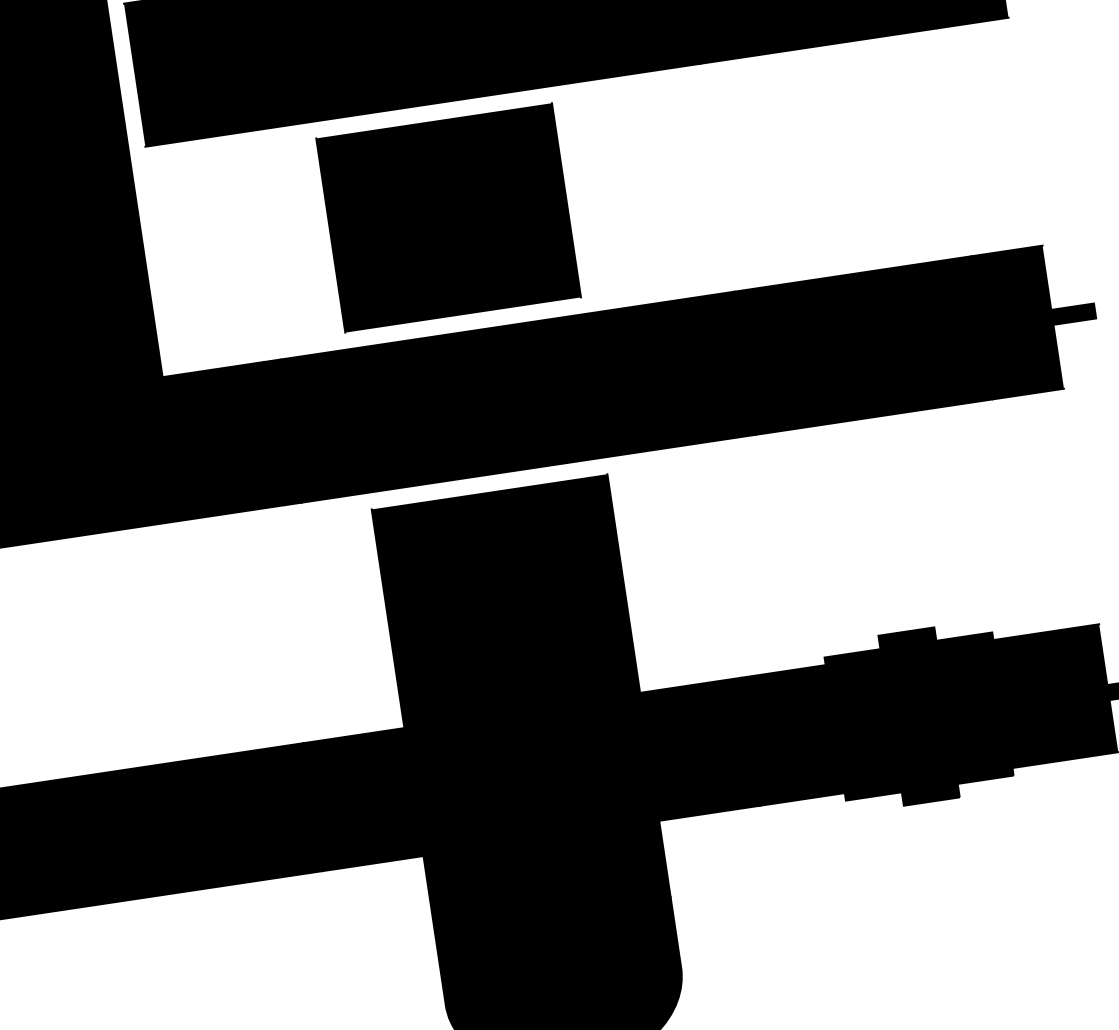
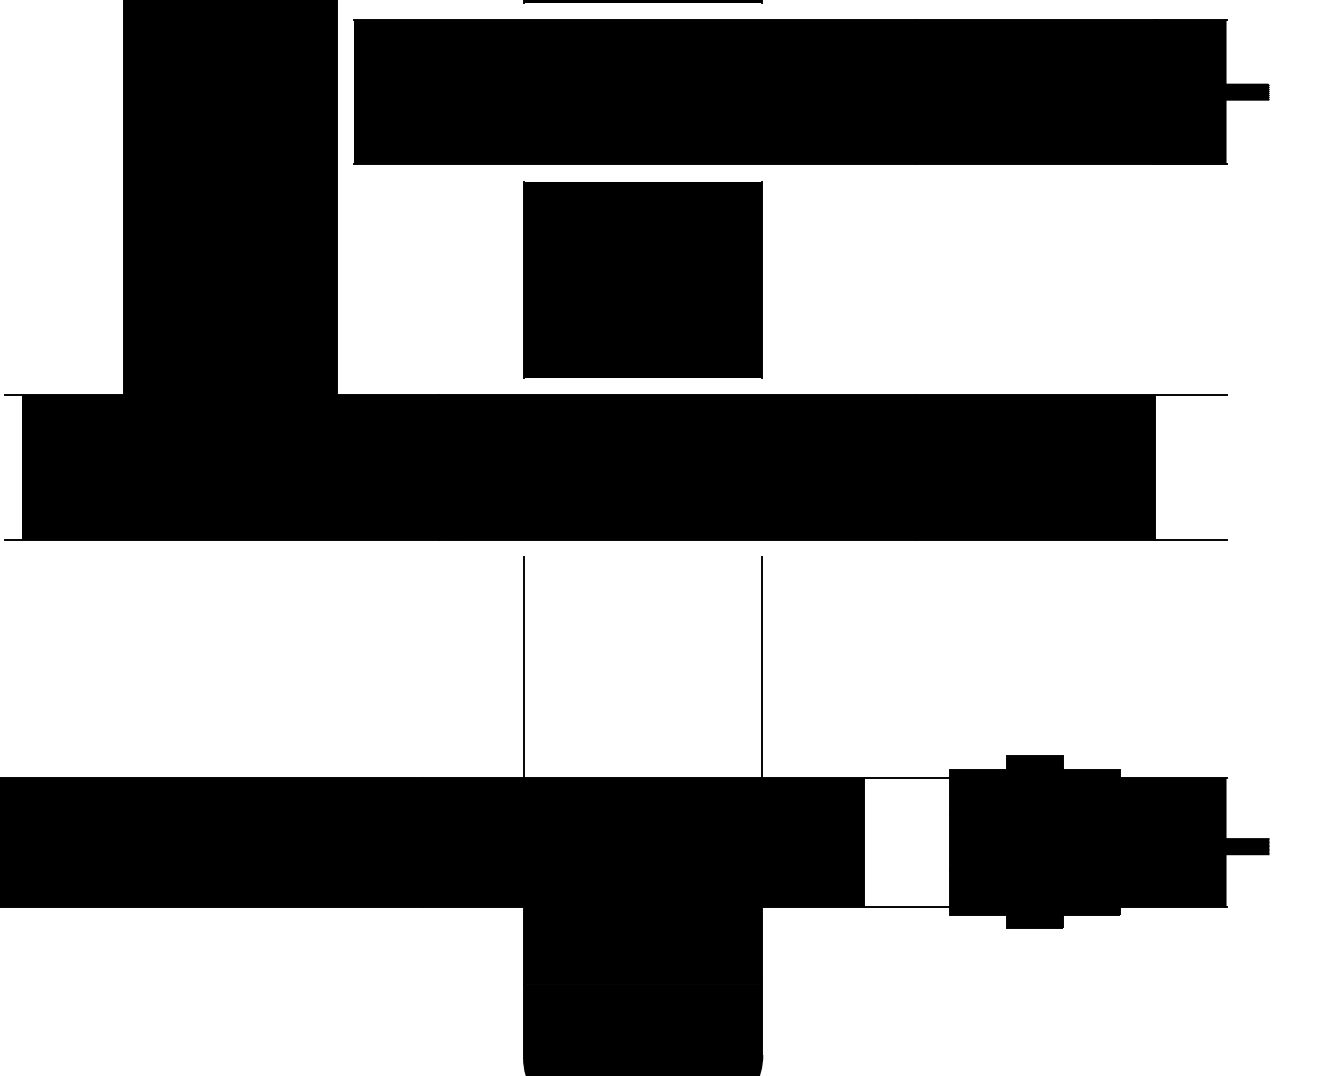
fill: (1038, 318) -> (1211, 466), removed
fill: (506, 600) -> (643, 666), removed
fill: (792, 735) -> (906, 842), removed

